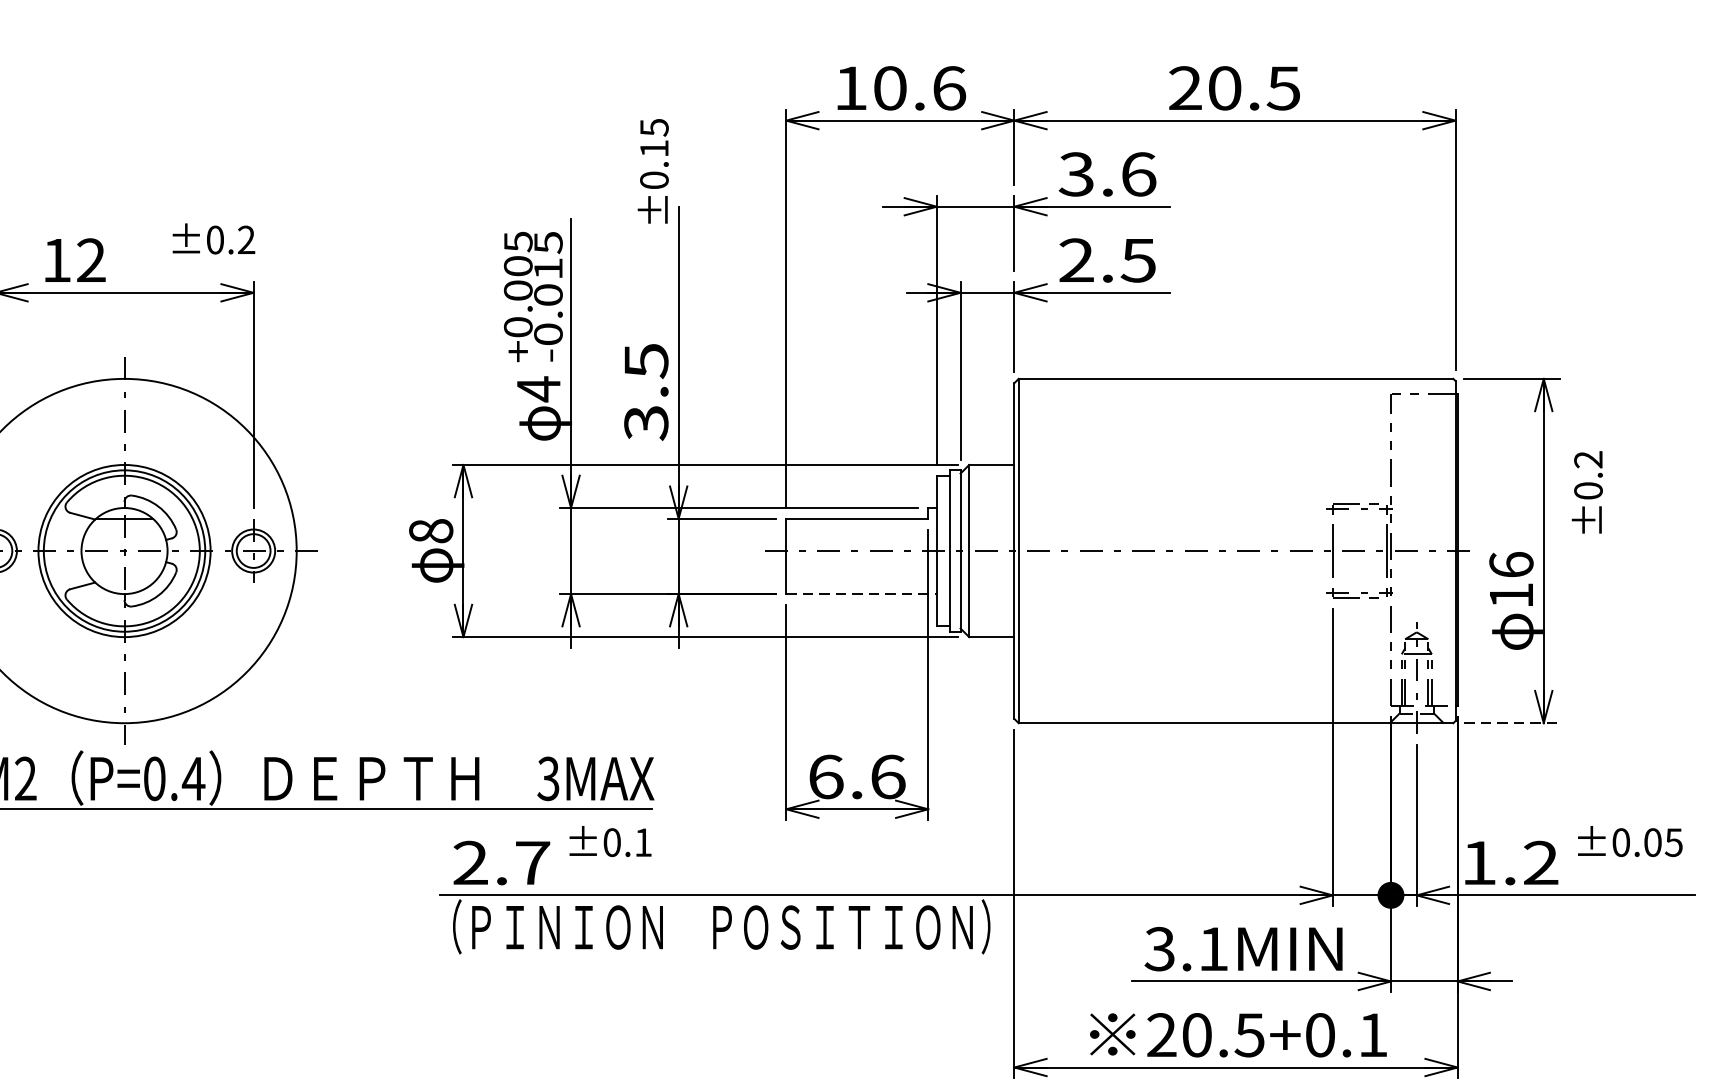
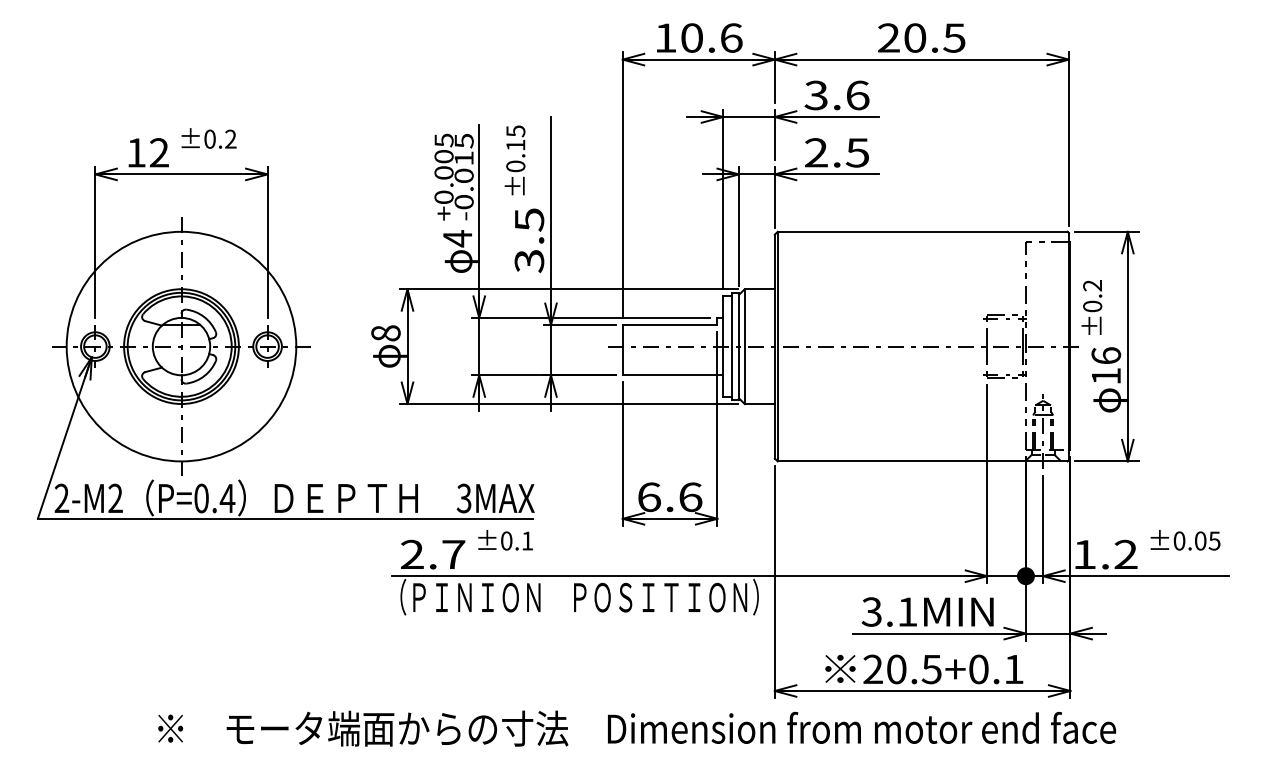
text: (652, 171) -> (514, 160), moved
text: (213, 238) -> (208, 138), moved
text: (1586, 492) -> (1091, 307), moved
line: (862, 594) -> (673, 375), dashed -> solid
line: (1511, 723) -> (1106, 461), dashed -> solid

